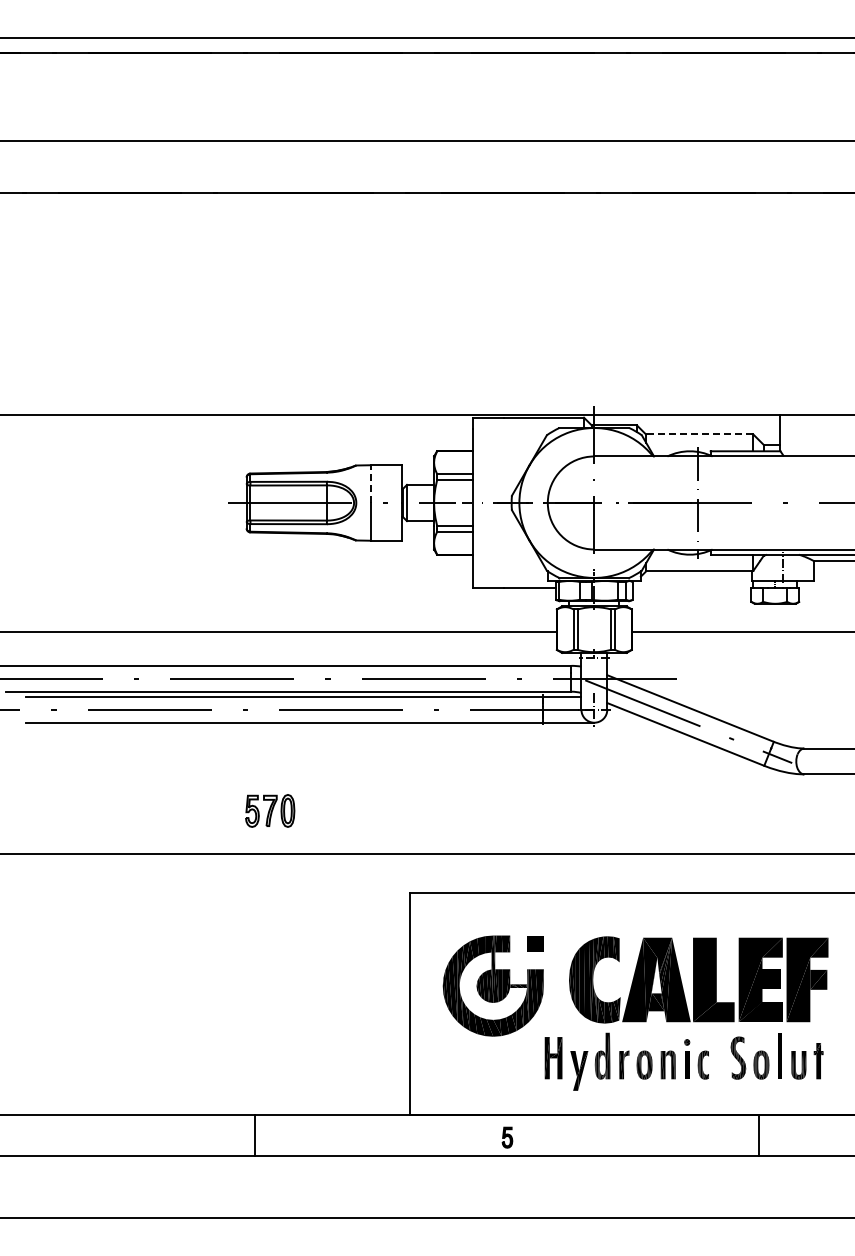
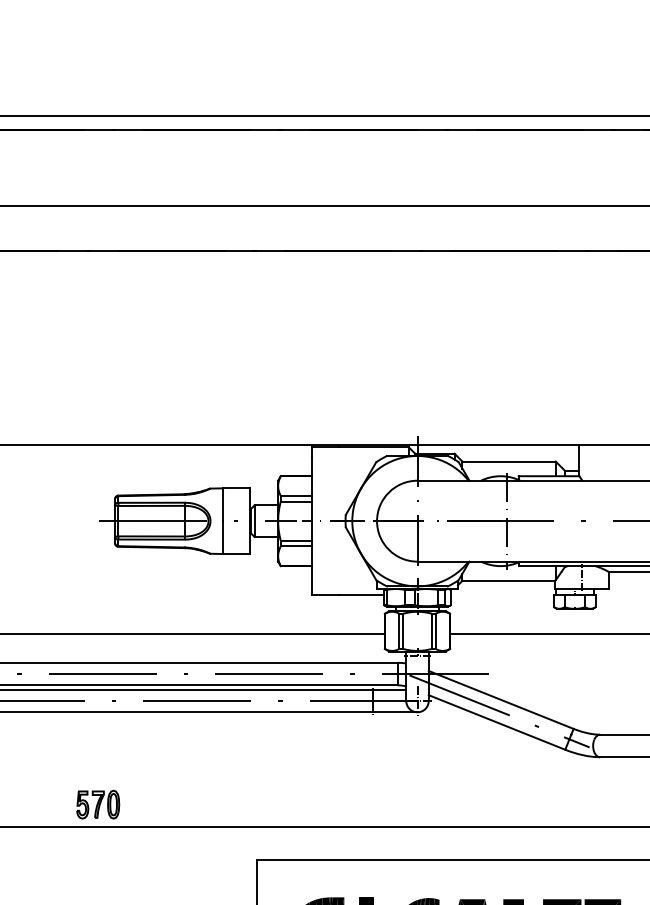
line: (699, 434) -> (508, 461), dashed -> solid
line: (370, 484) -> (222, 505), dashed -> solid
part: (270, 810) -> (98, 804), moved

